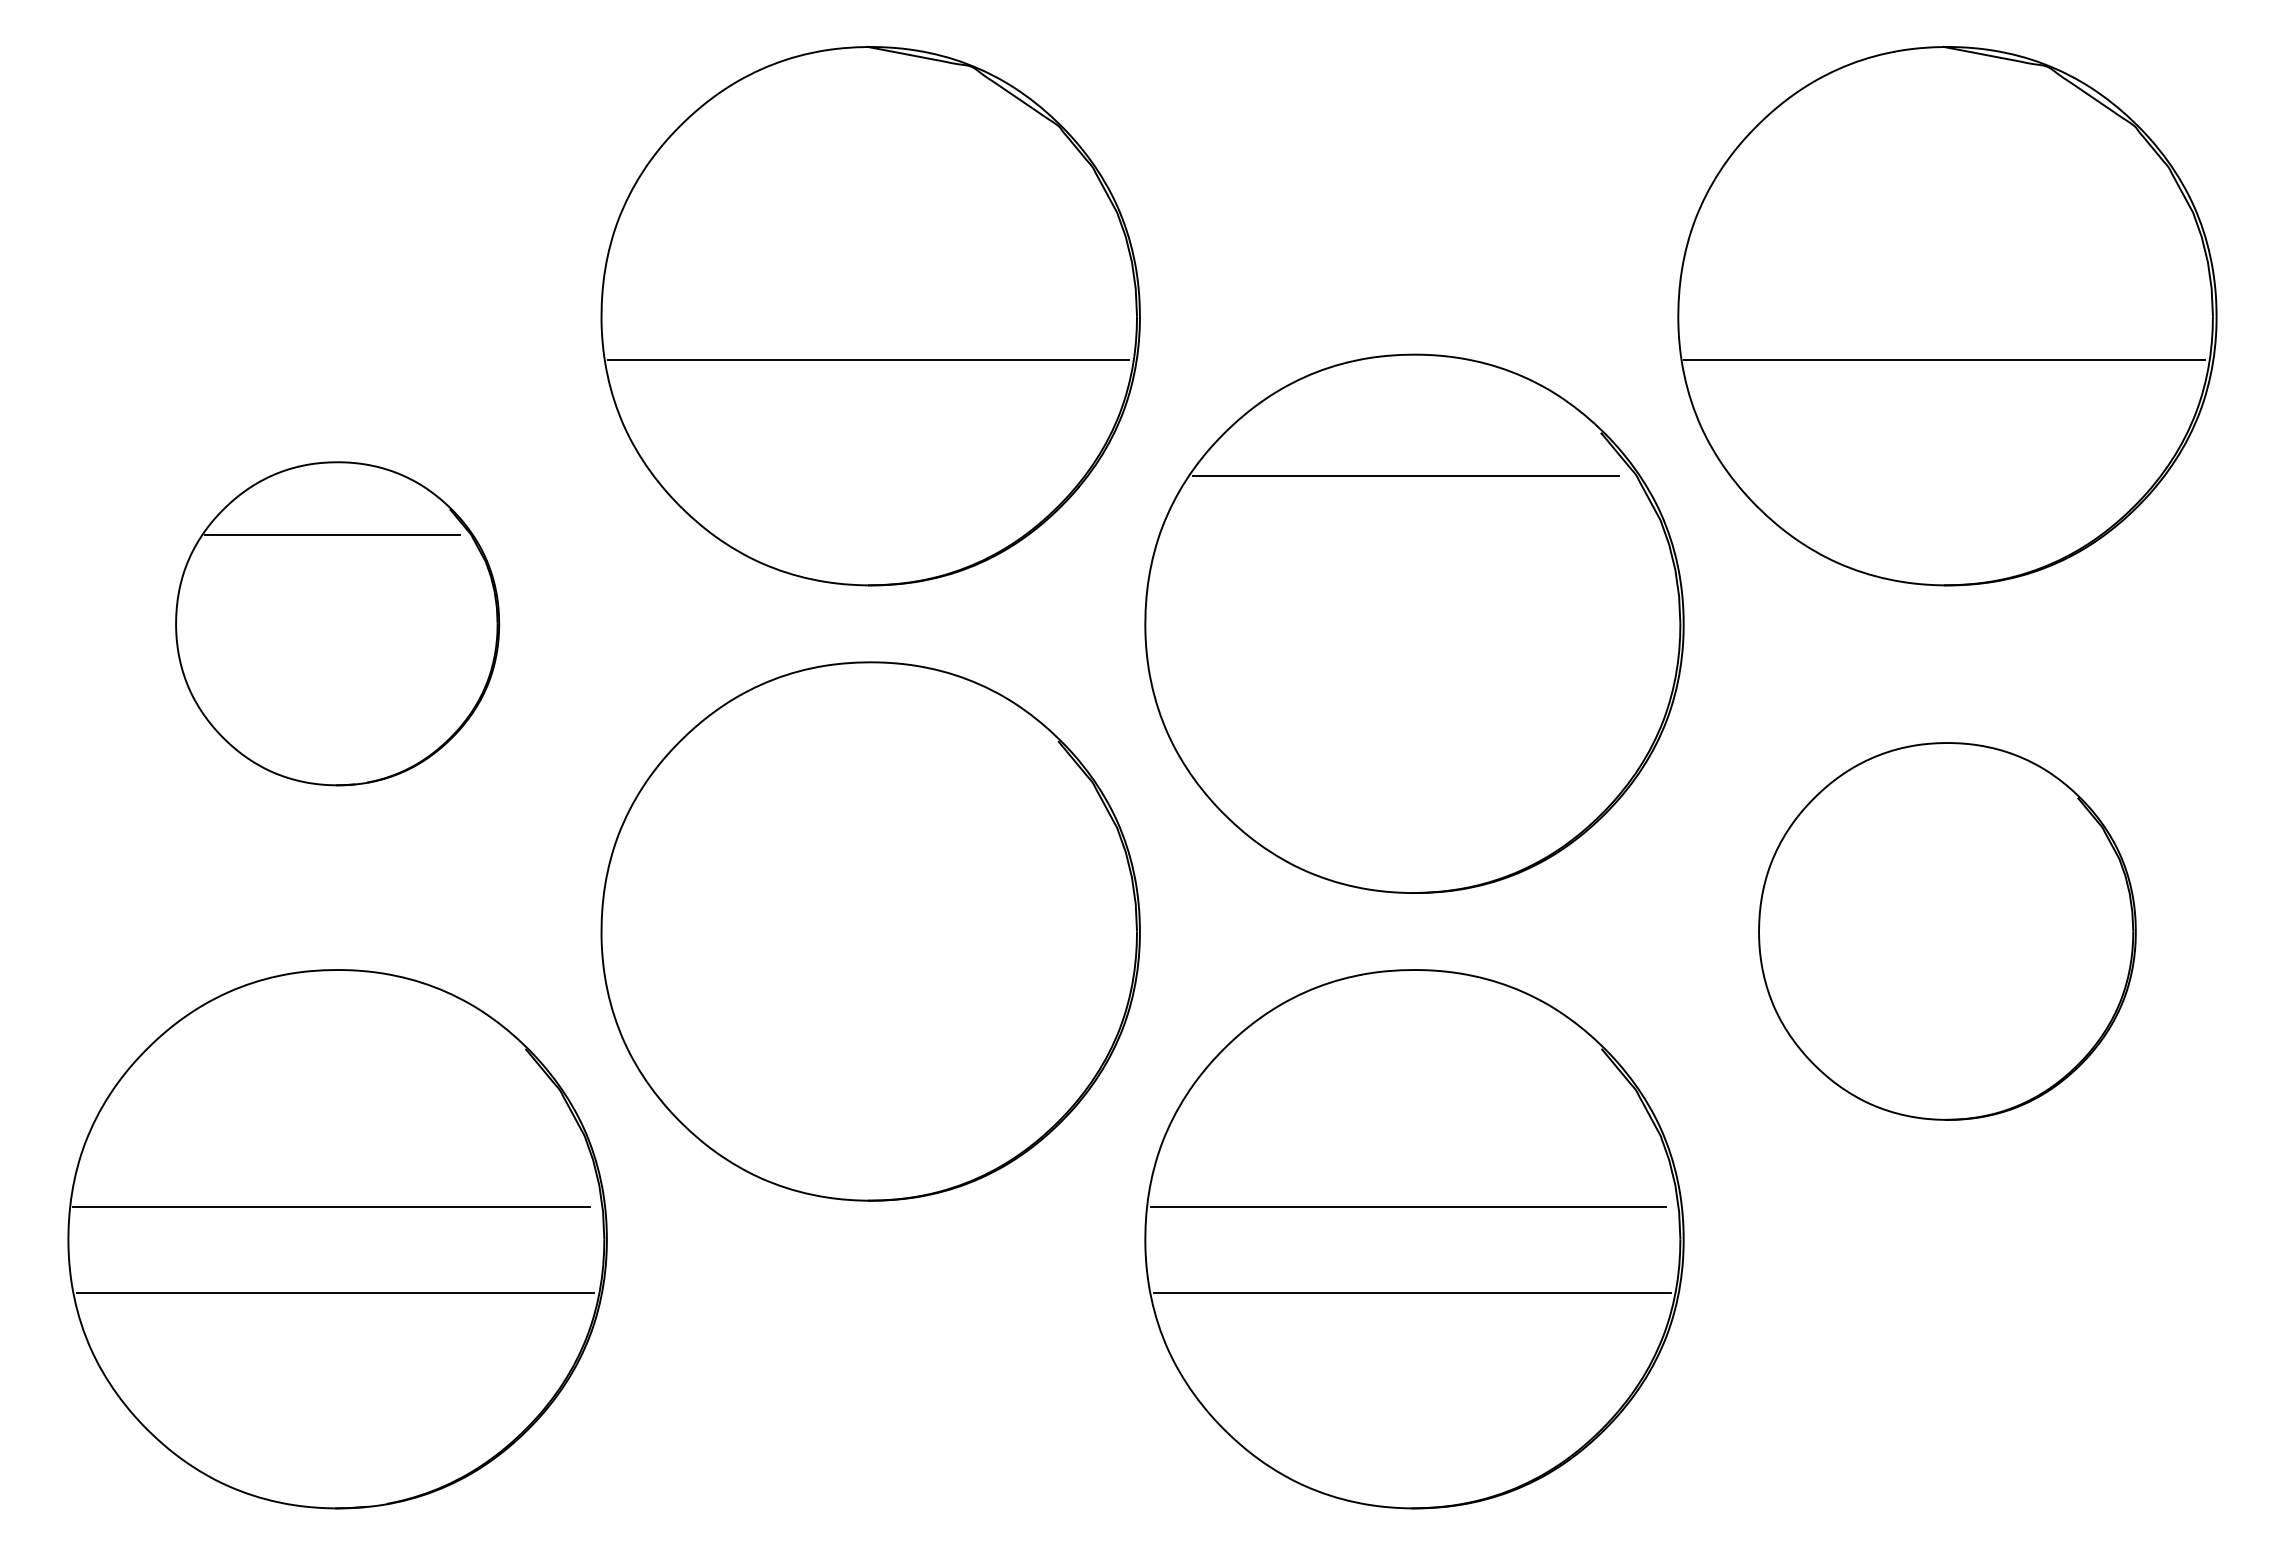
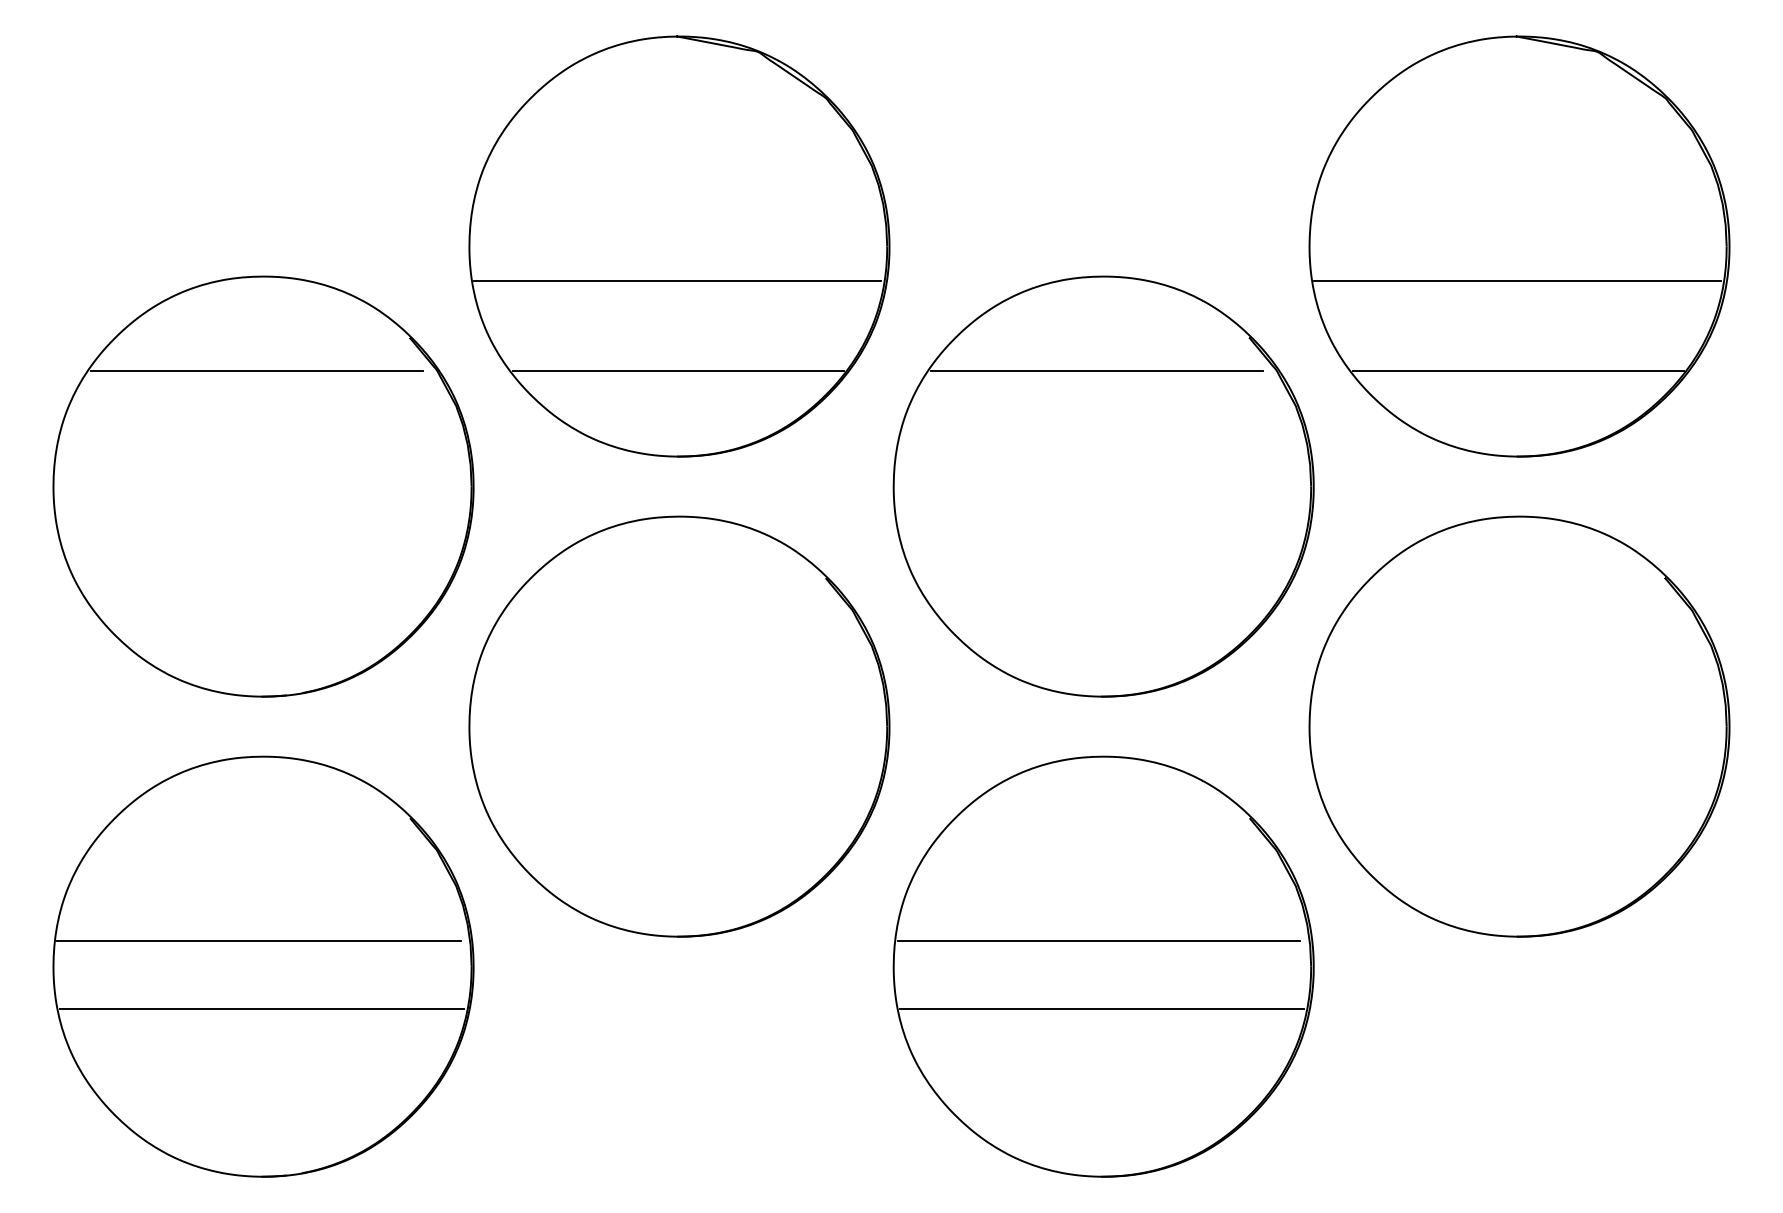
line: (869, 476) -> (678, 371), added
line: (1946, 476) -> (1518, 371), added
part: (337, 623) -> (263, 486), size x1.67
part: (1947, 931) -> (1519, 726), size x1.43

